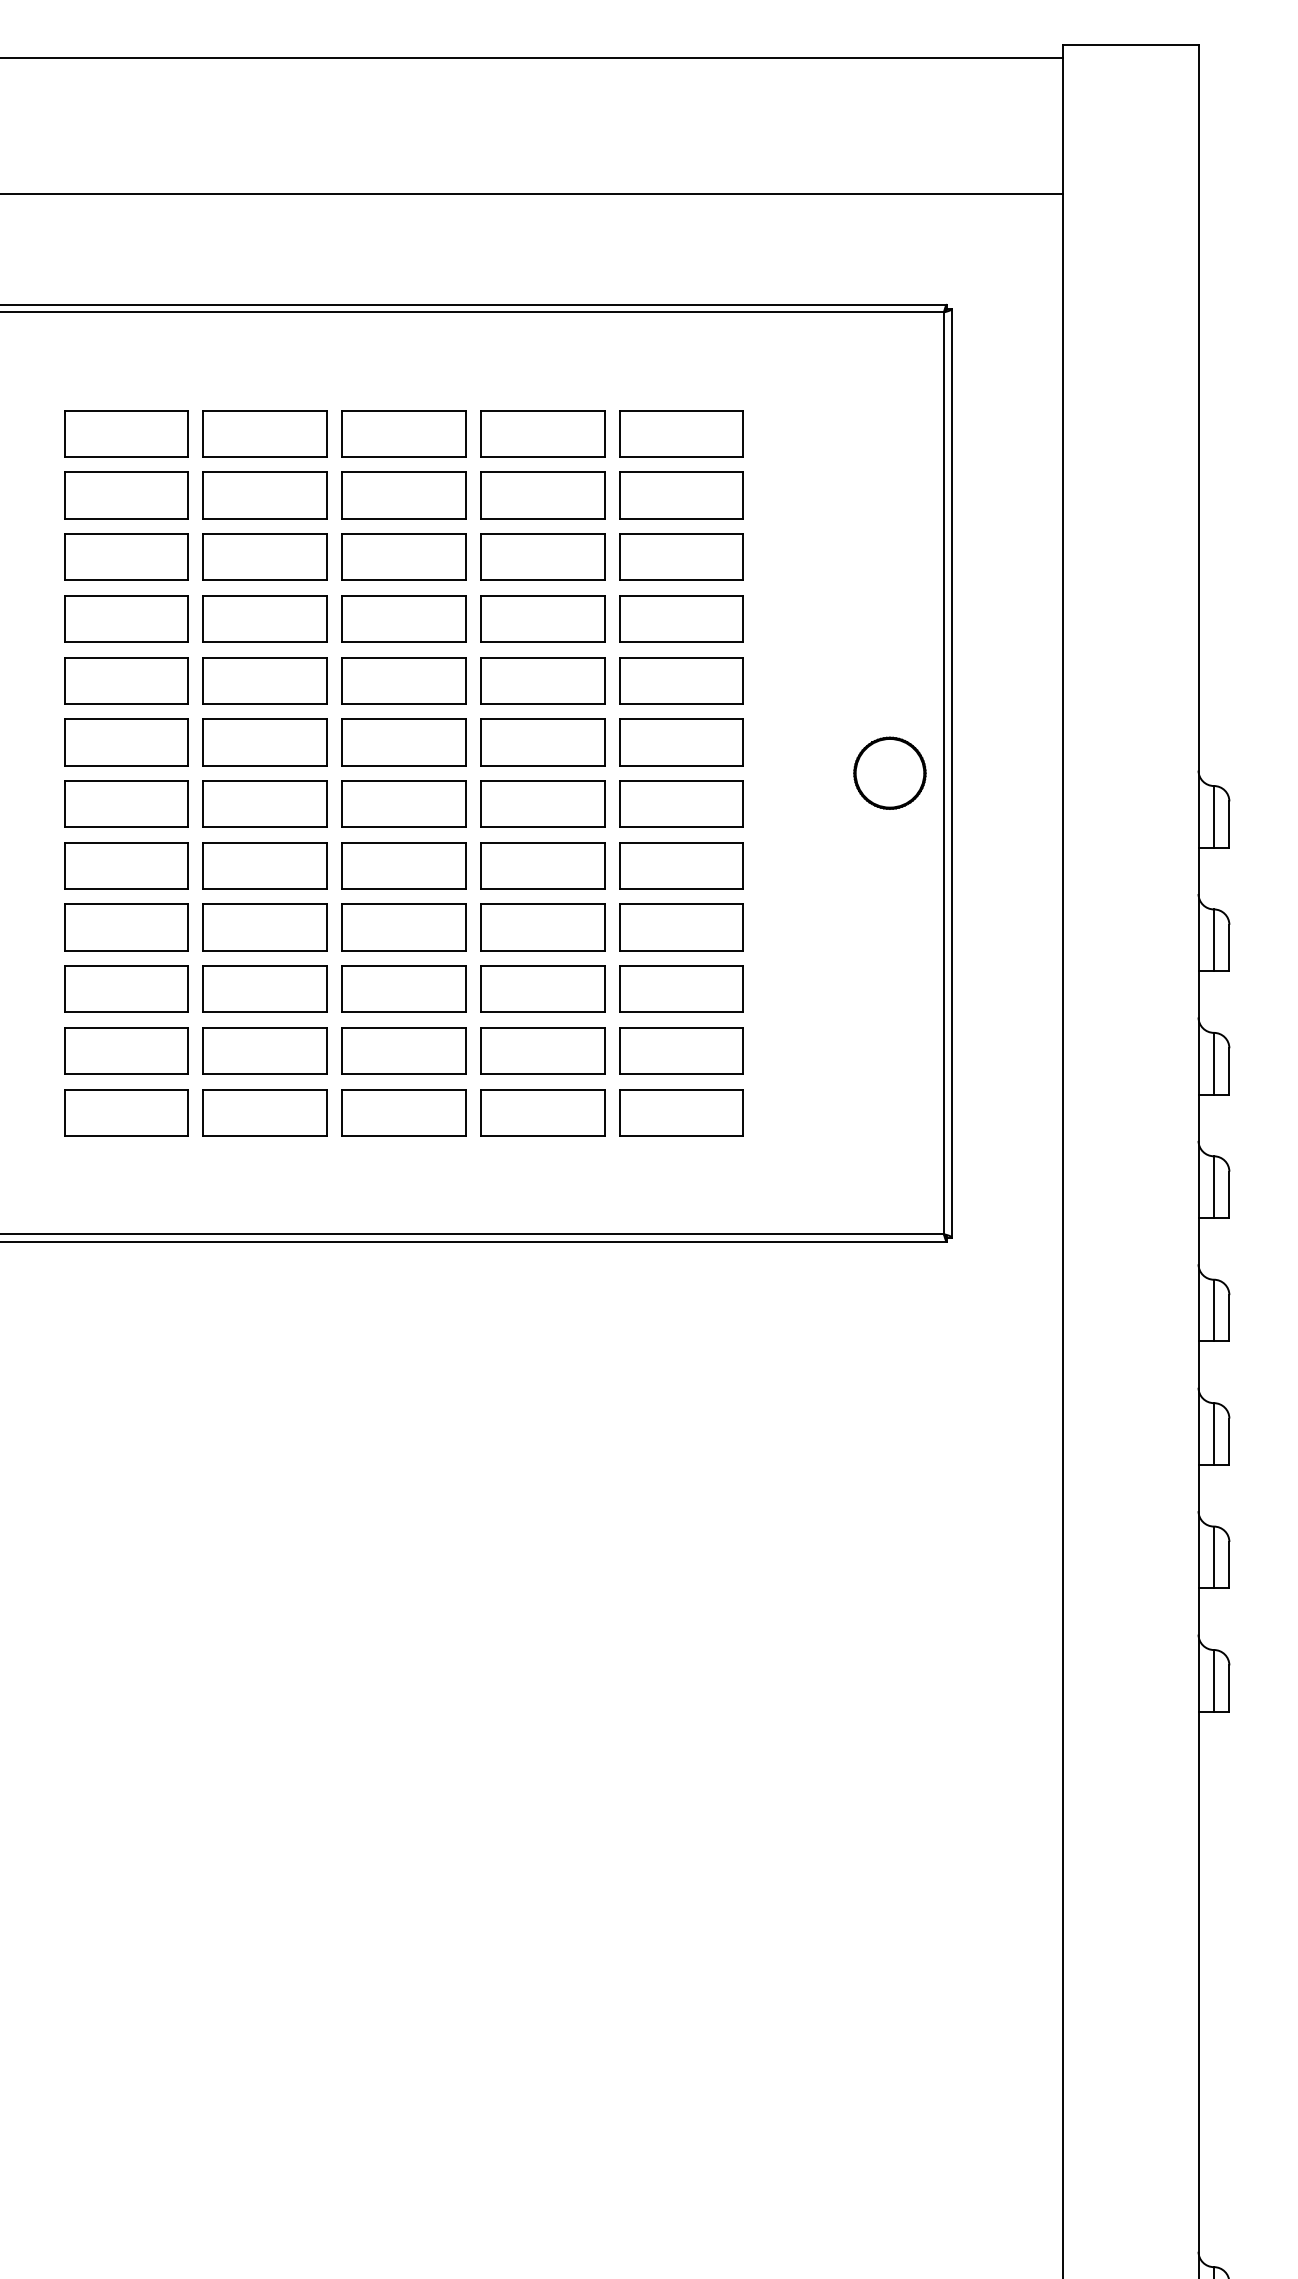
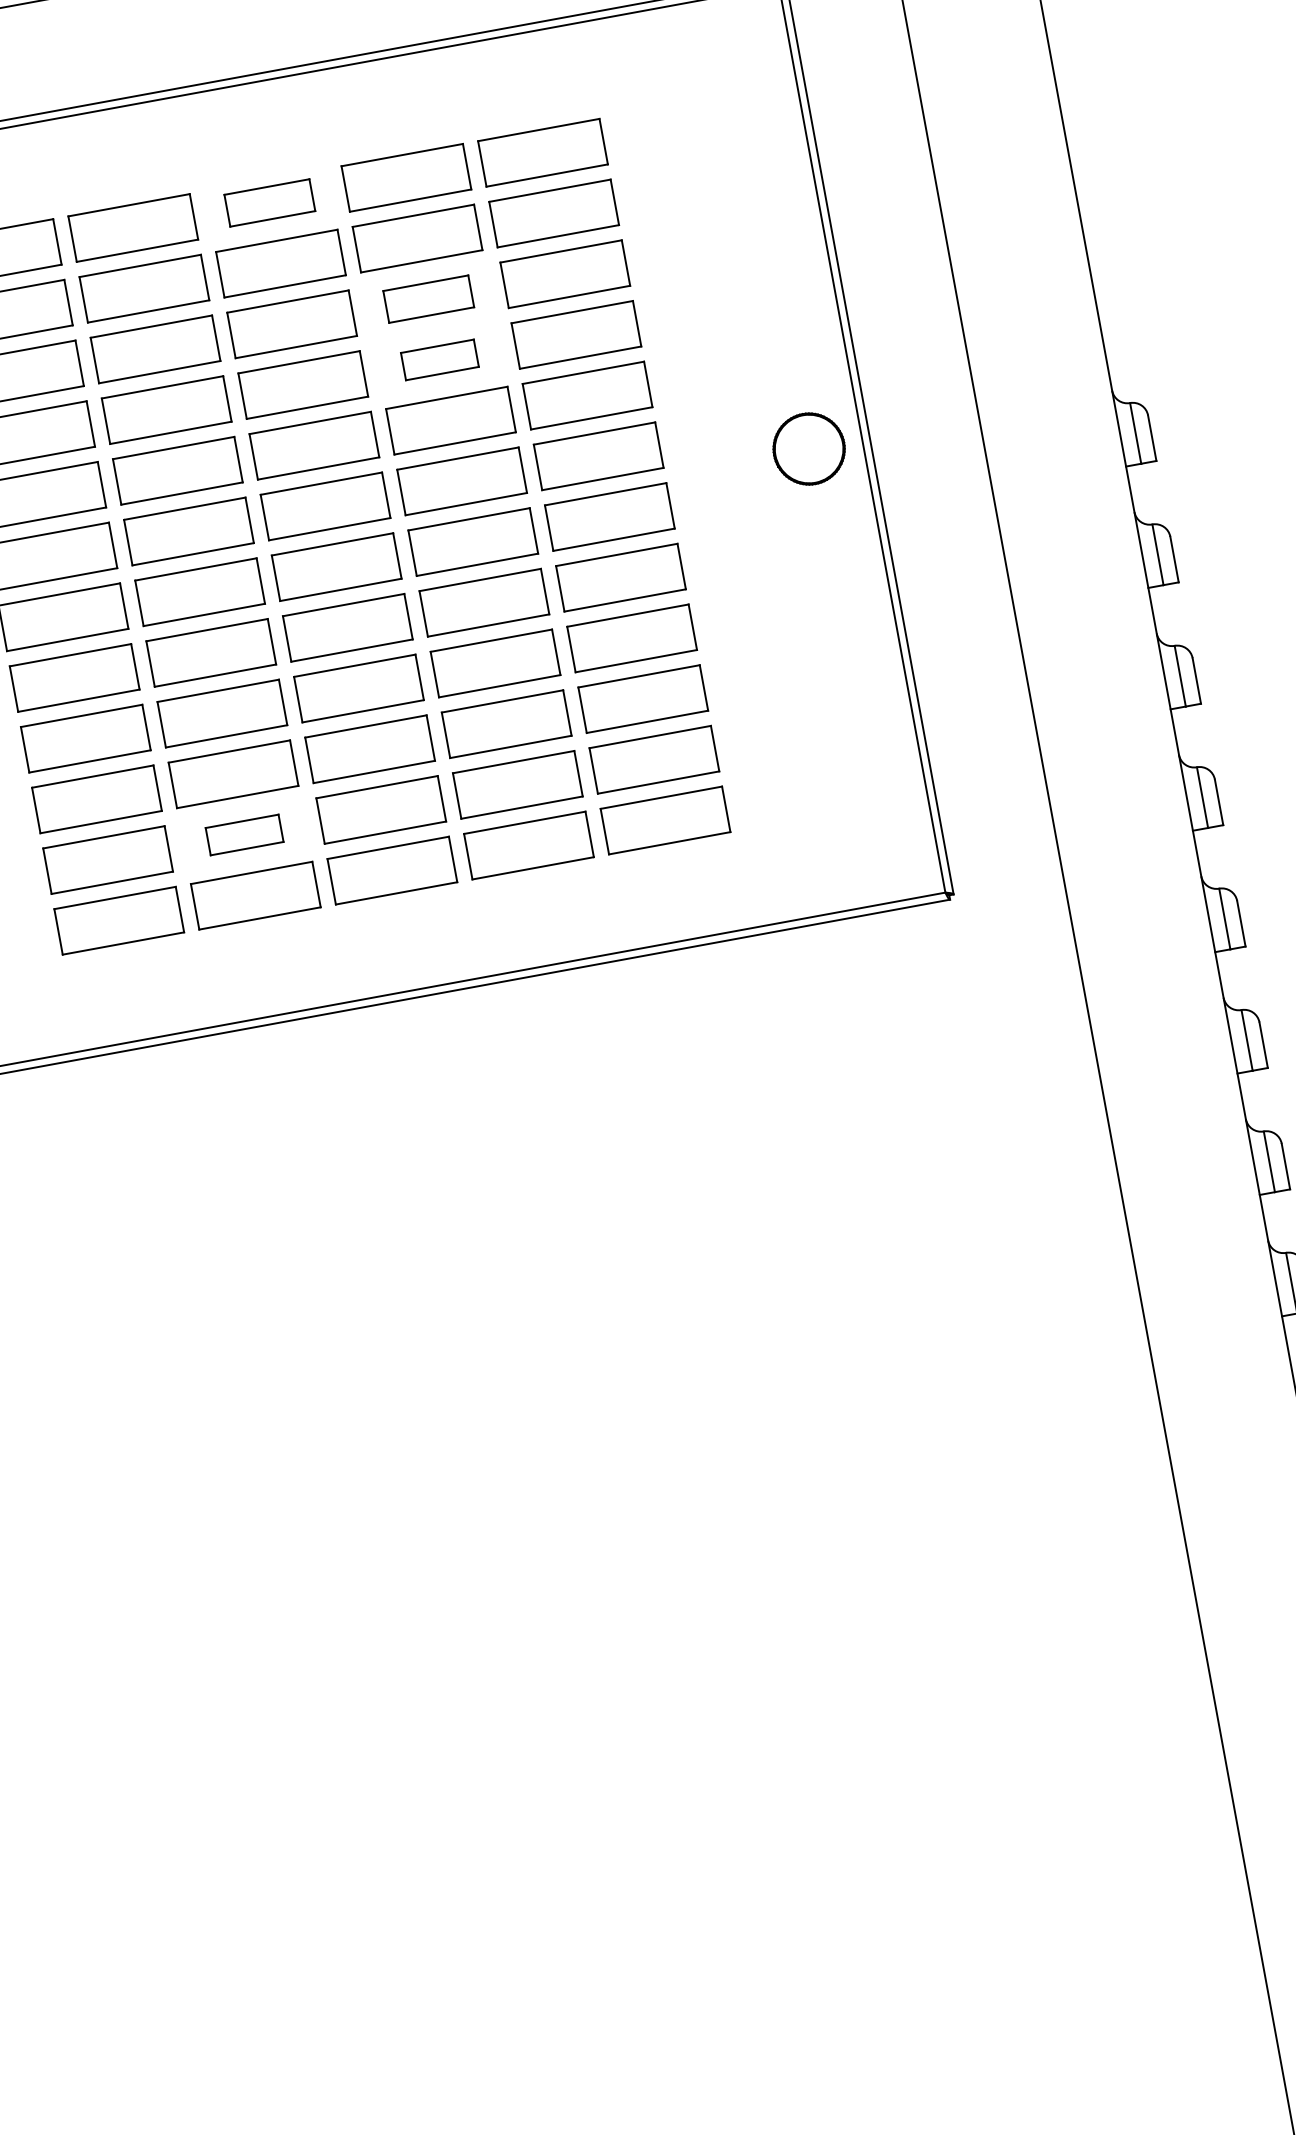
part: (403, 433) -> (269, 202), size x0.7
part: (542, 556) -> (428, 298), size x0.7
part: (542, 618) -> (439, 359), size x0.6
part: (264, 1050) -> (244, 834), size x0.6

